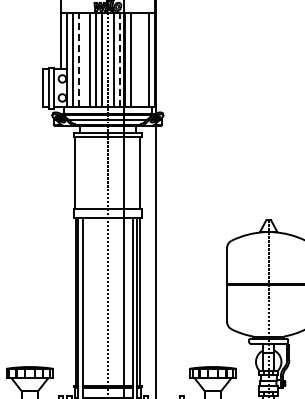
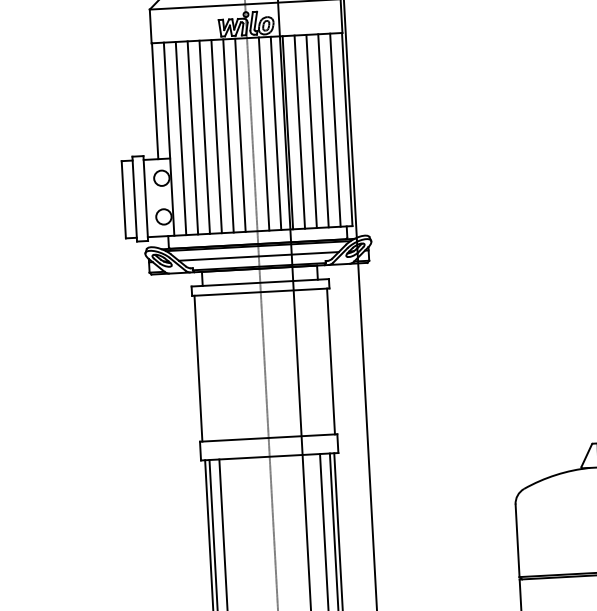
line: (78, 59) -> (192, 136), dashed -> solid
line: (84, 59) -> (204, 136), added
line: (119, 59) -> (275, 132), dashed -> solid
line: (137, 59) -> (312, 130), added
line: (142, 59) -> (322, 129), added

